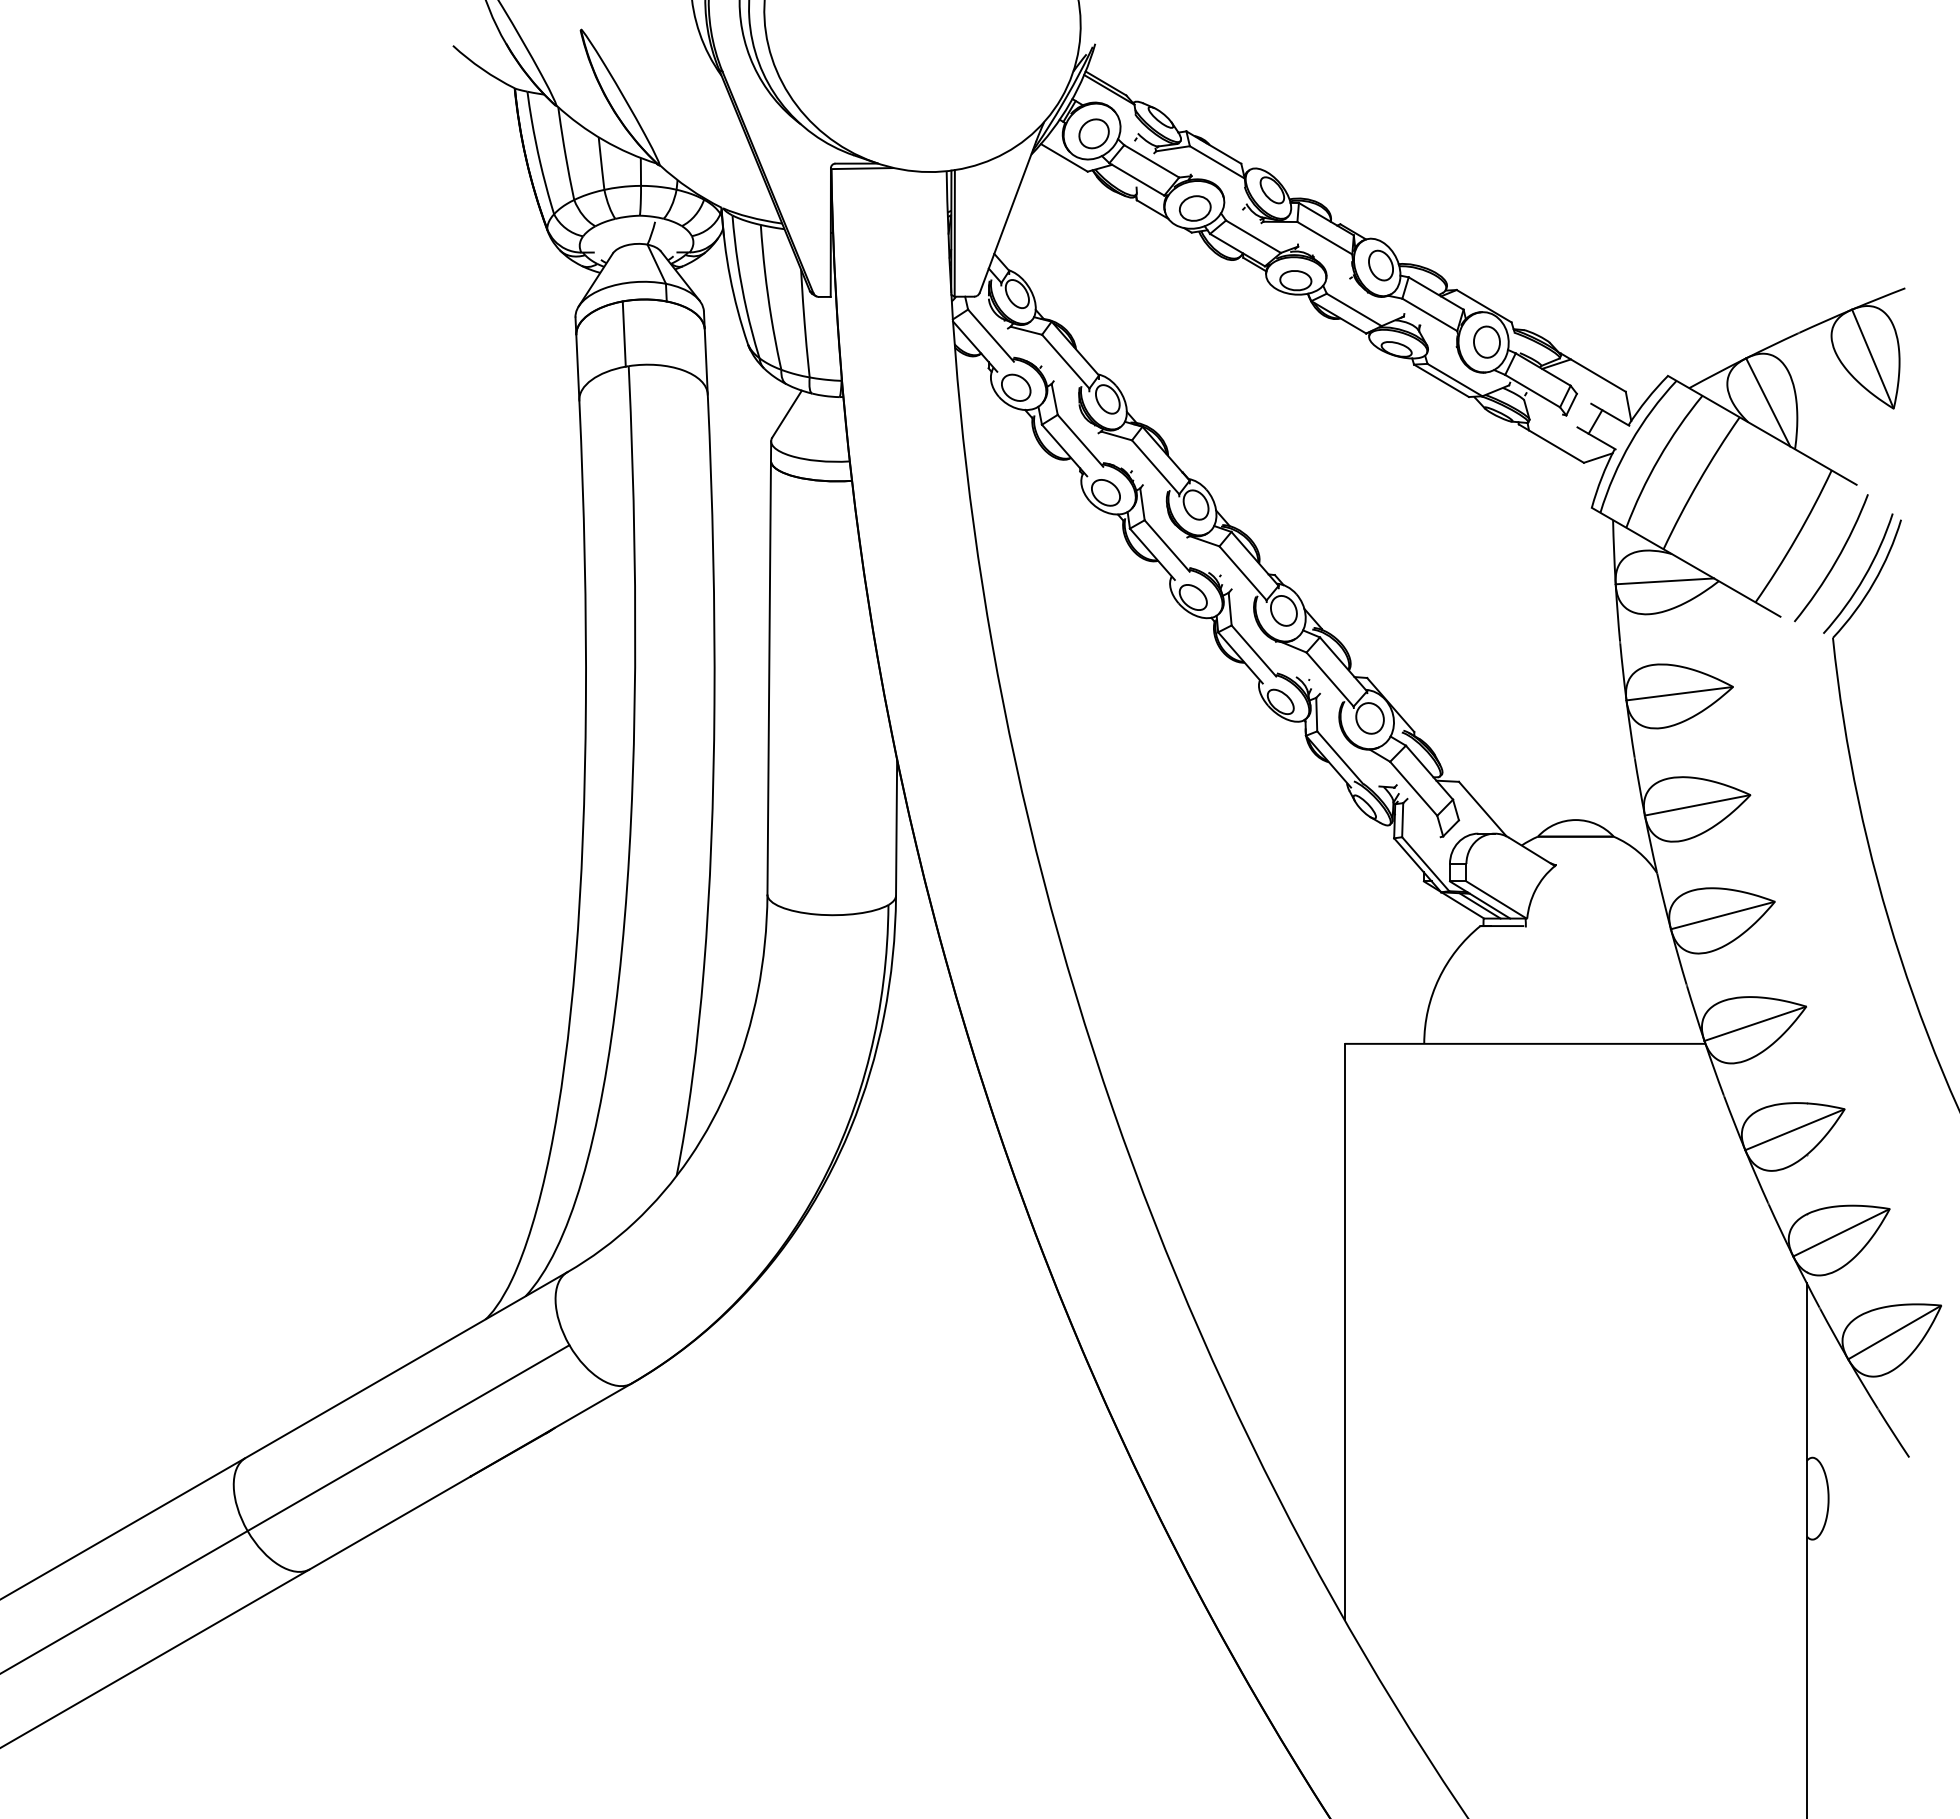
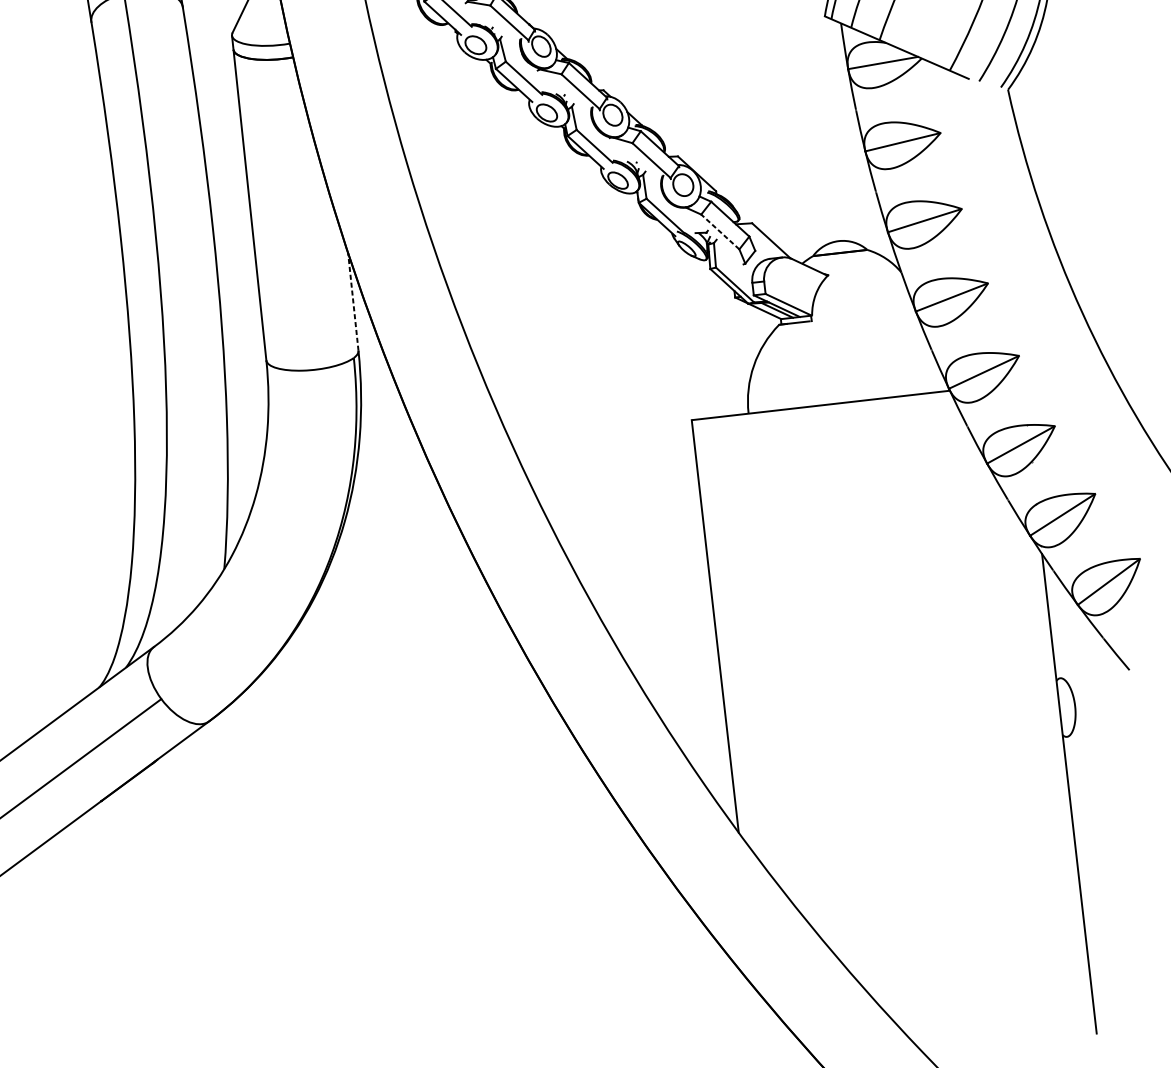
line: (1413, 788) -> (720, 231), solid -> dashed
line: (896, 827) -> (353, 301), solid -> dashed

